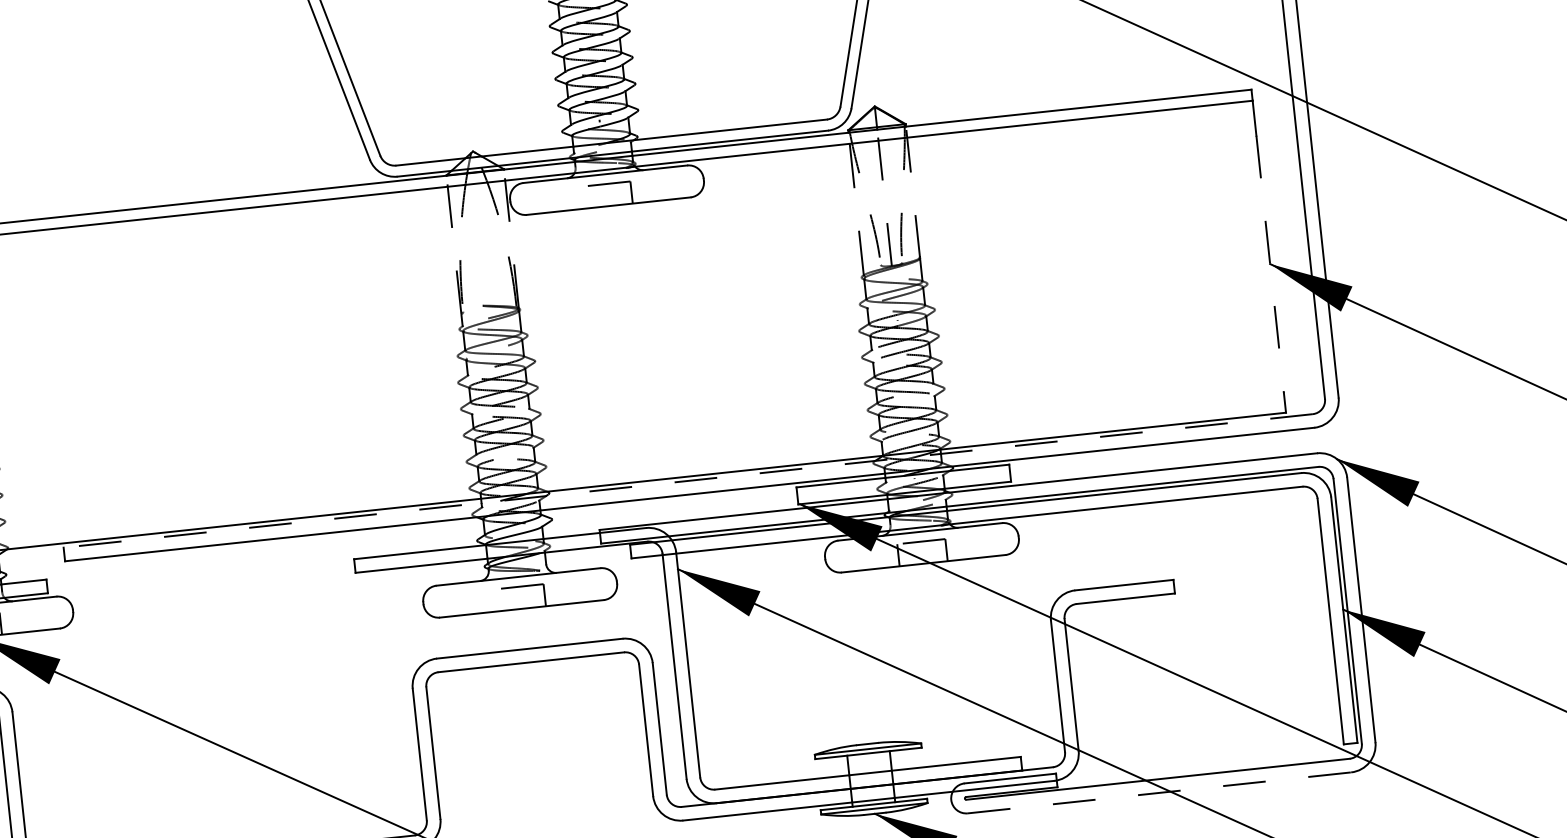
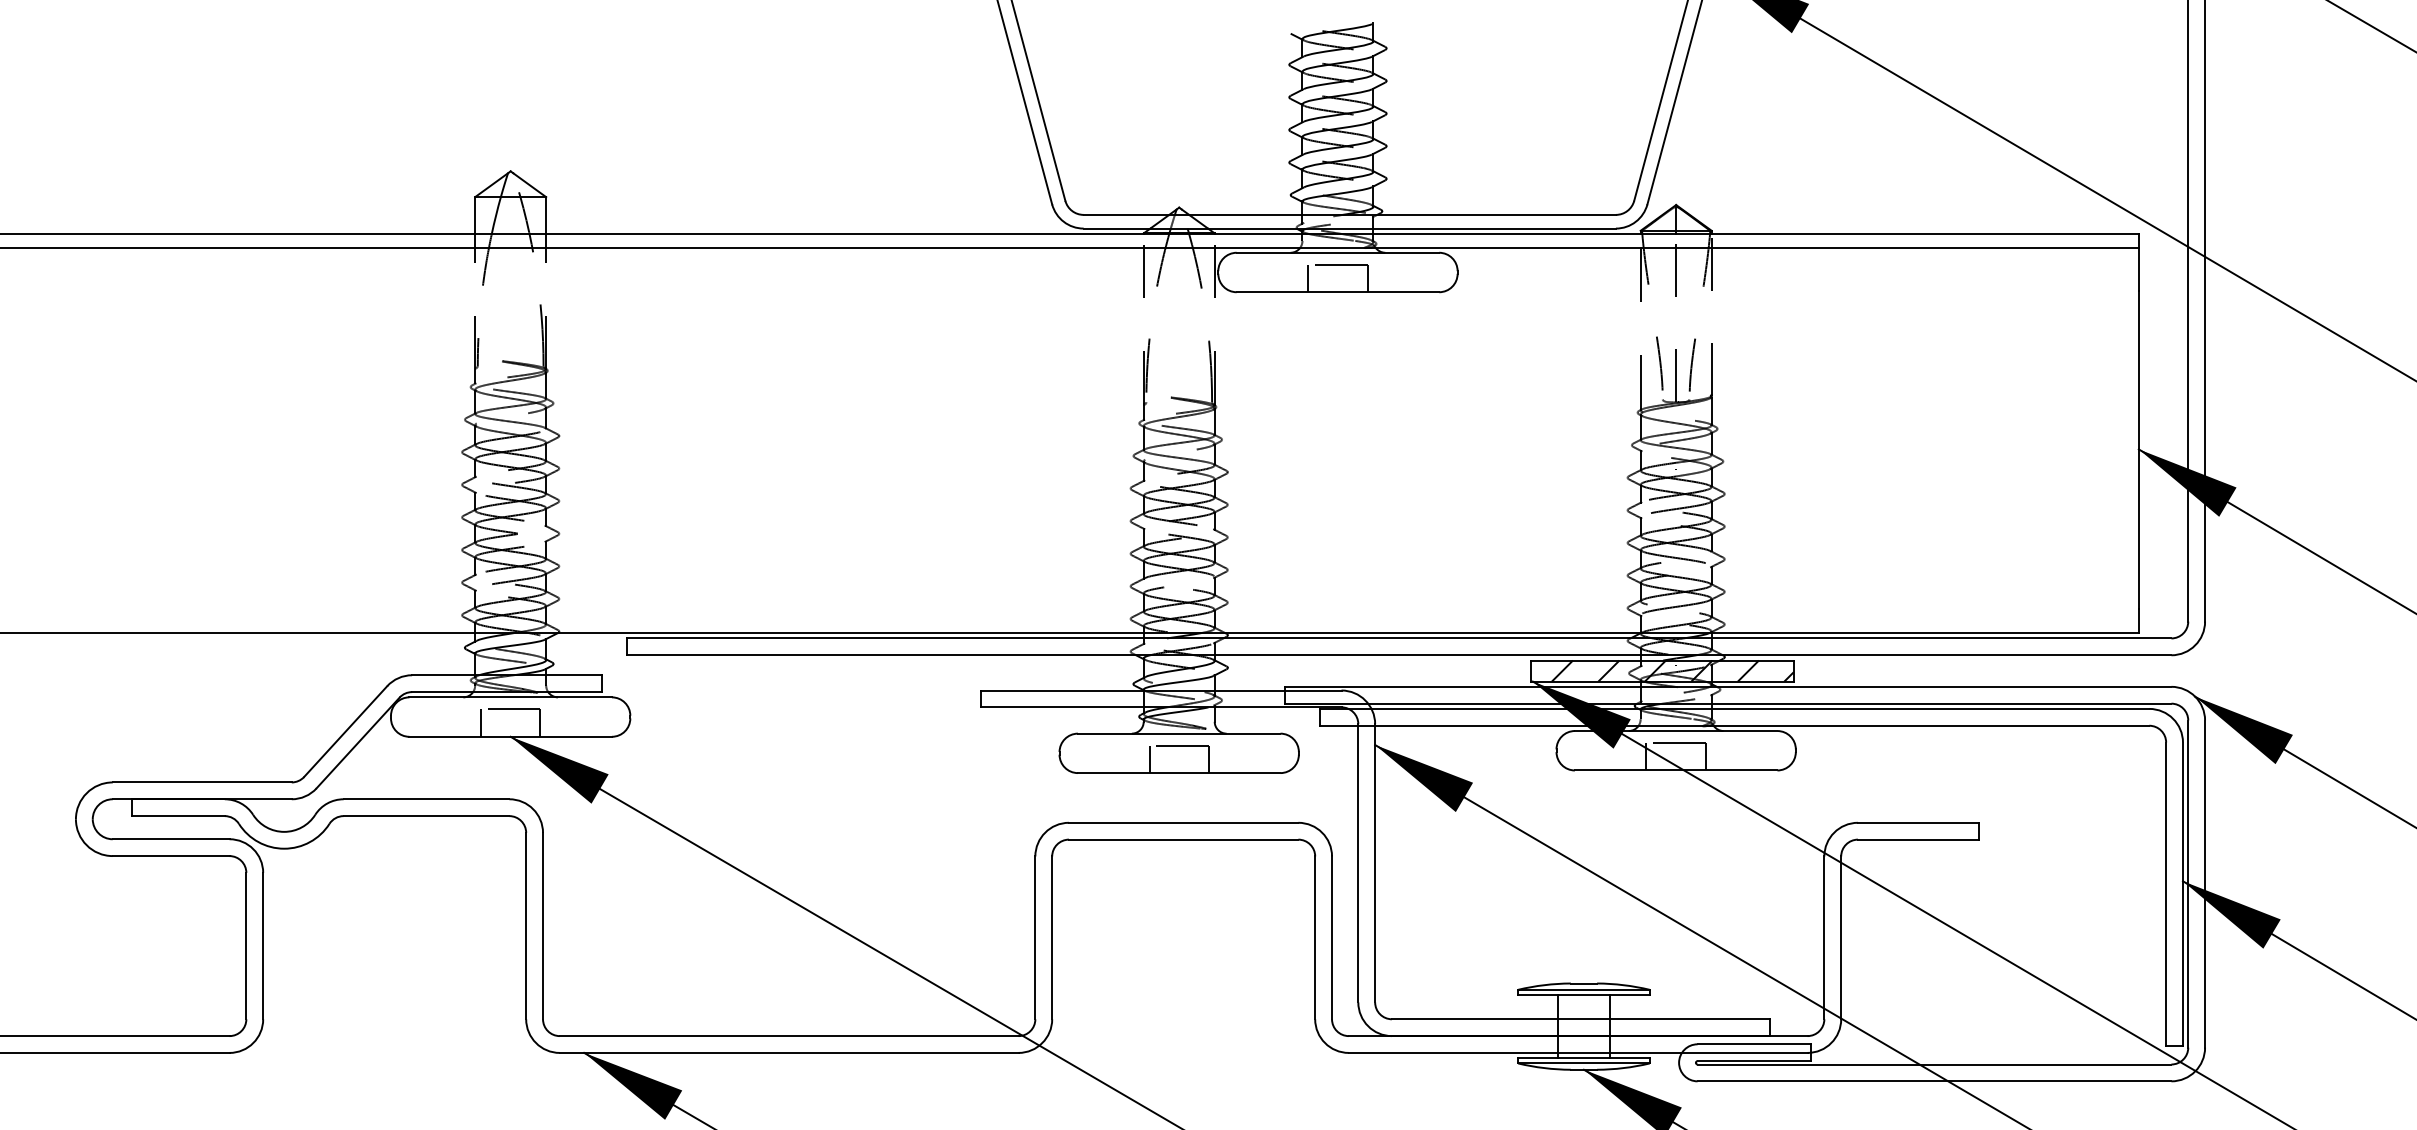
line: (583, 197) -> (1308, 278), added
line: (1269, 264) -> (2138, 450), dashed -> solid
line: (687, 481) -> (1398, 638), dashed -> solid
hatch: (912, 483) -> (1672, 670), added
line: (496, 600) -> (1149, 759), added
line: (1159, 793) -> (1934, 1081), dashed -> solid

